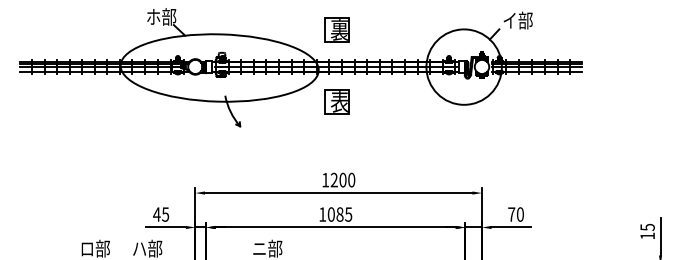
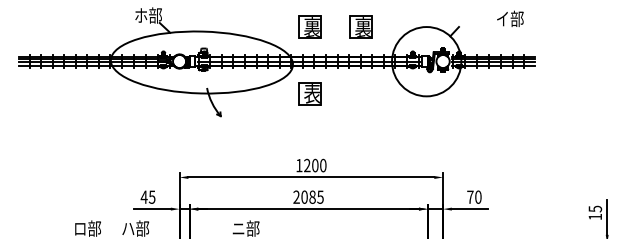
text: (518, 20) -> (510, 18), moved
part: (392, 28) -> (360, 26), added
text: (322, 213) -> (296, 196), 1085 -> 2085

